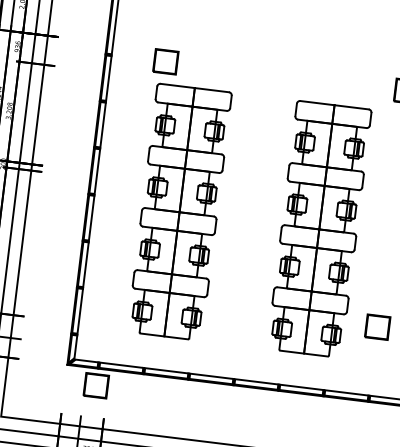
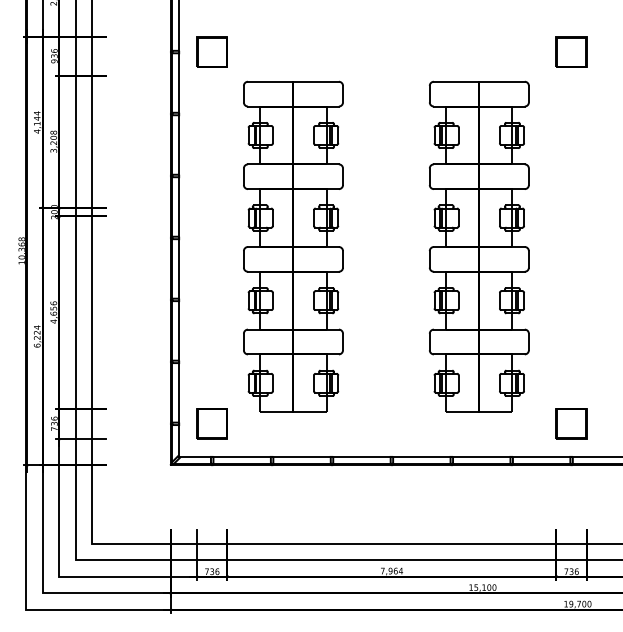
part: (165, 61) -> (211, 51), moved
part: (377, 326) -> (571, 423), moved
part: (95, 385) -> (211, 423), moved

